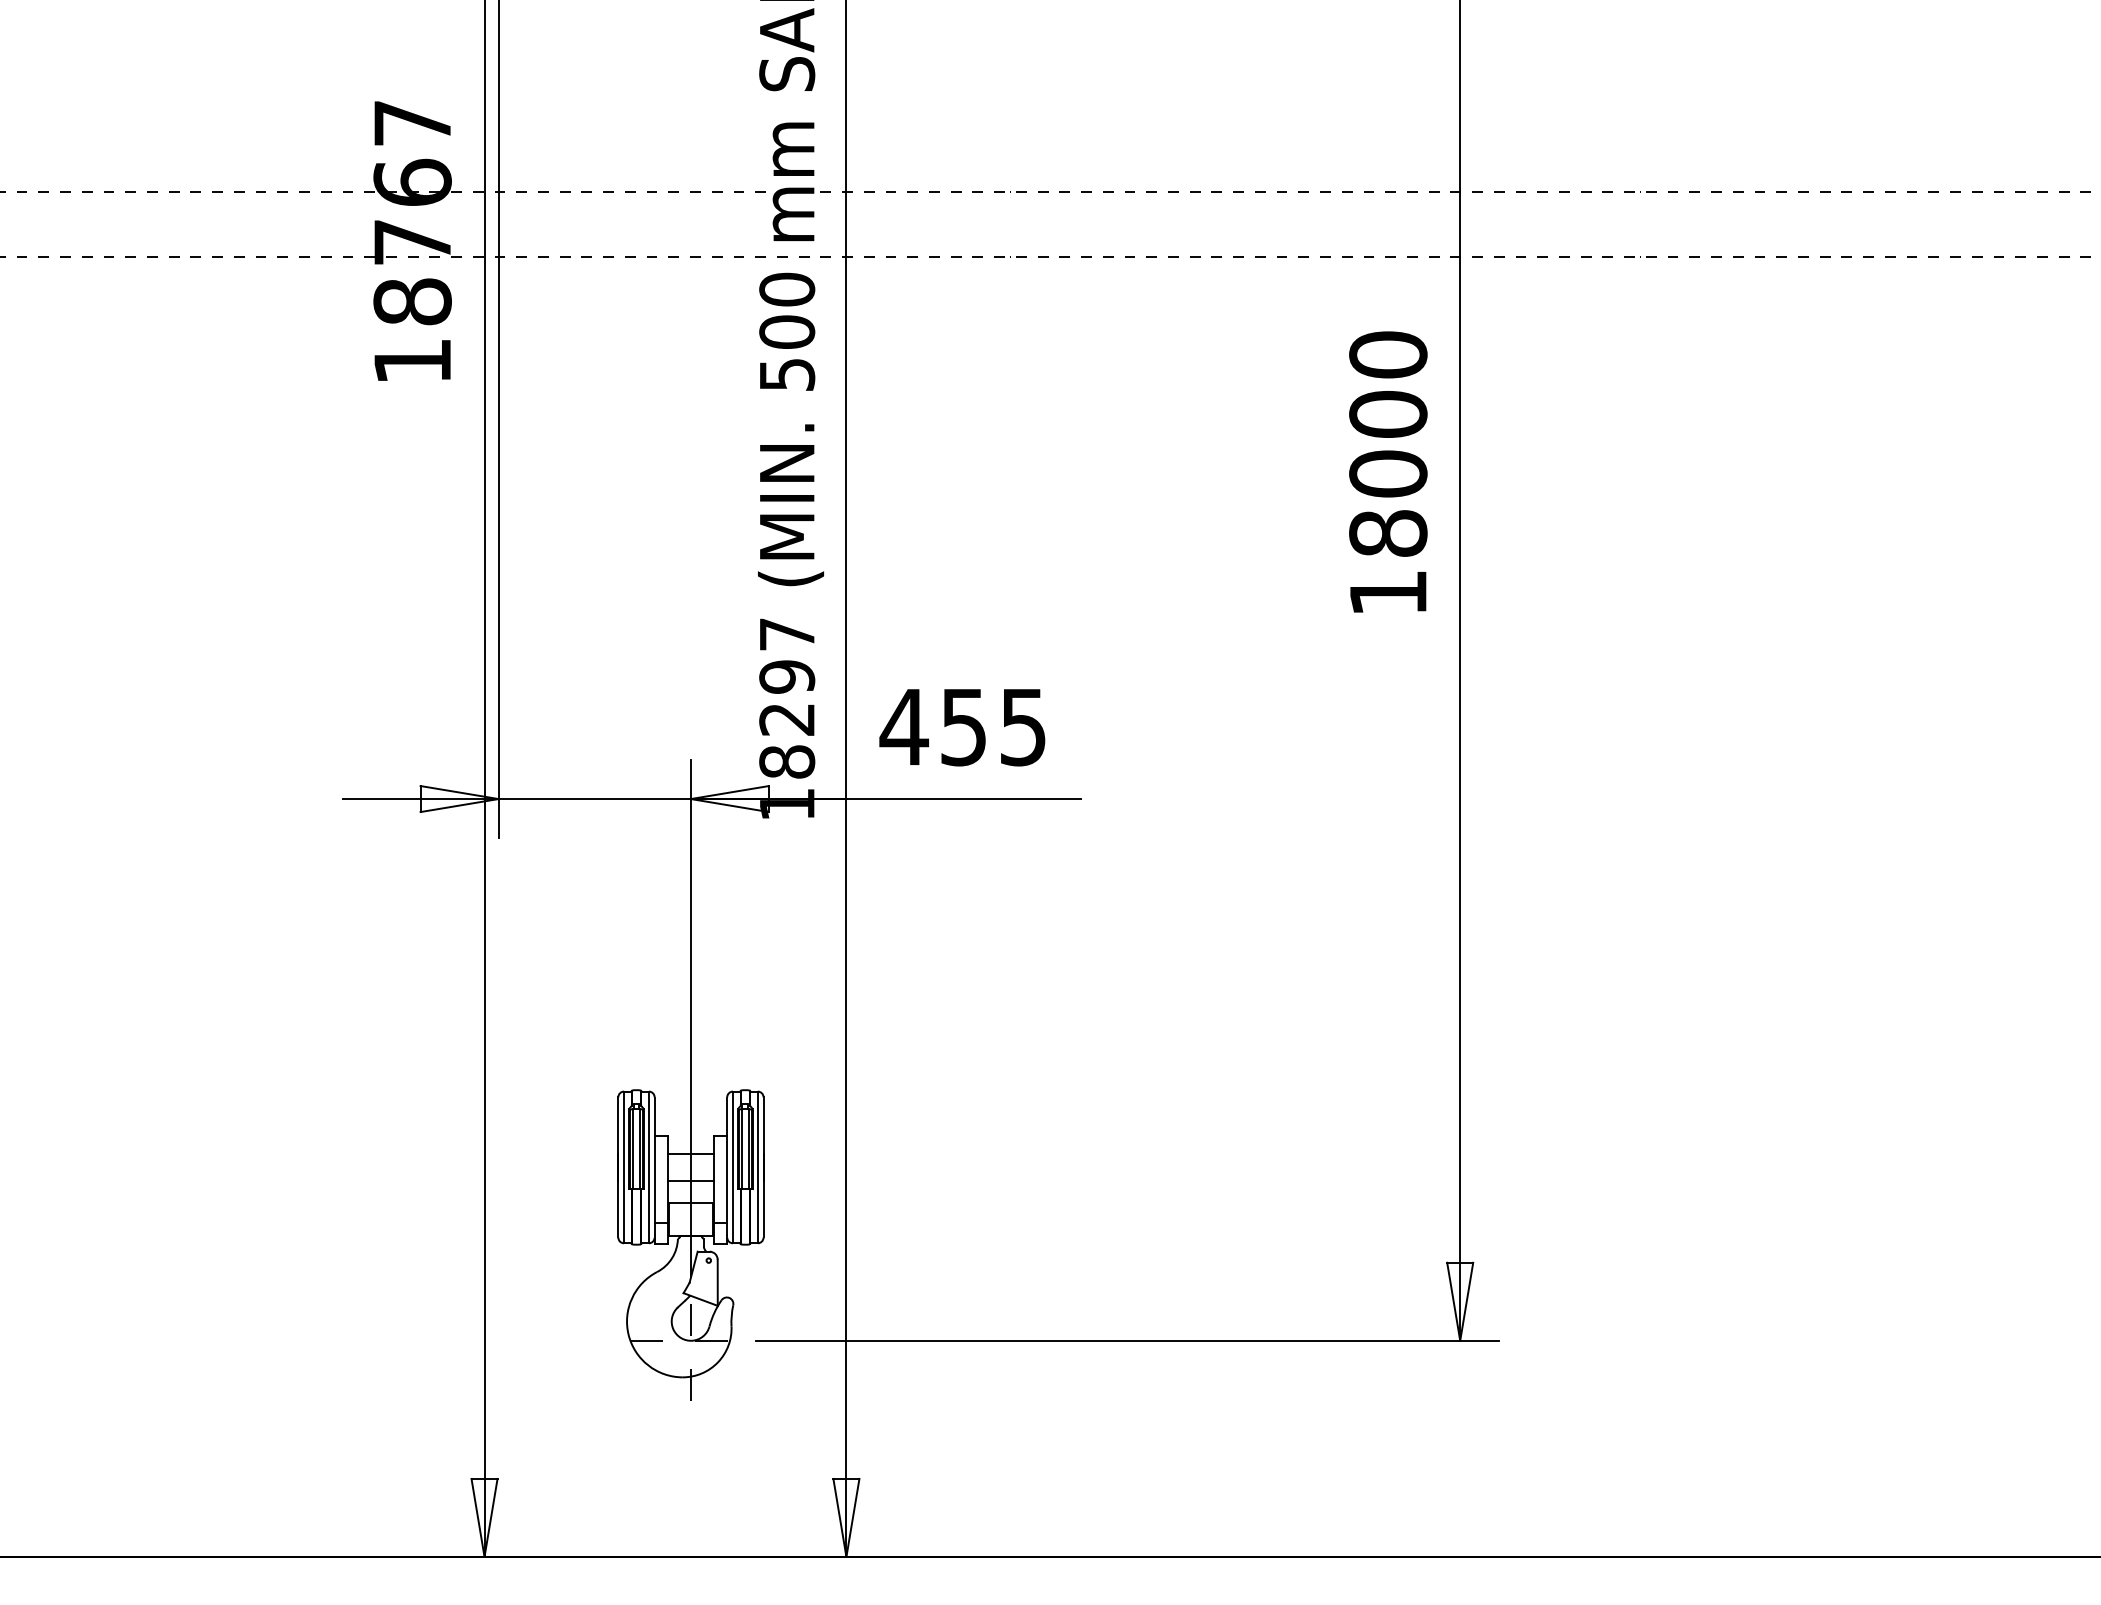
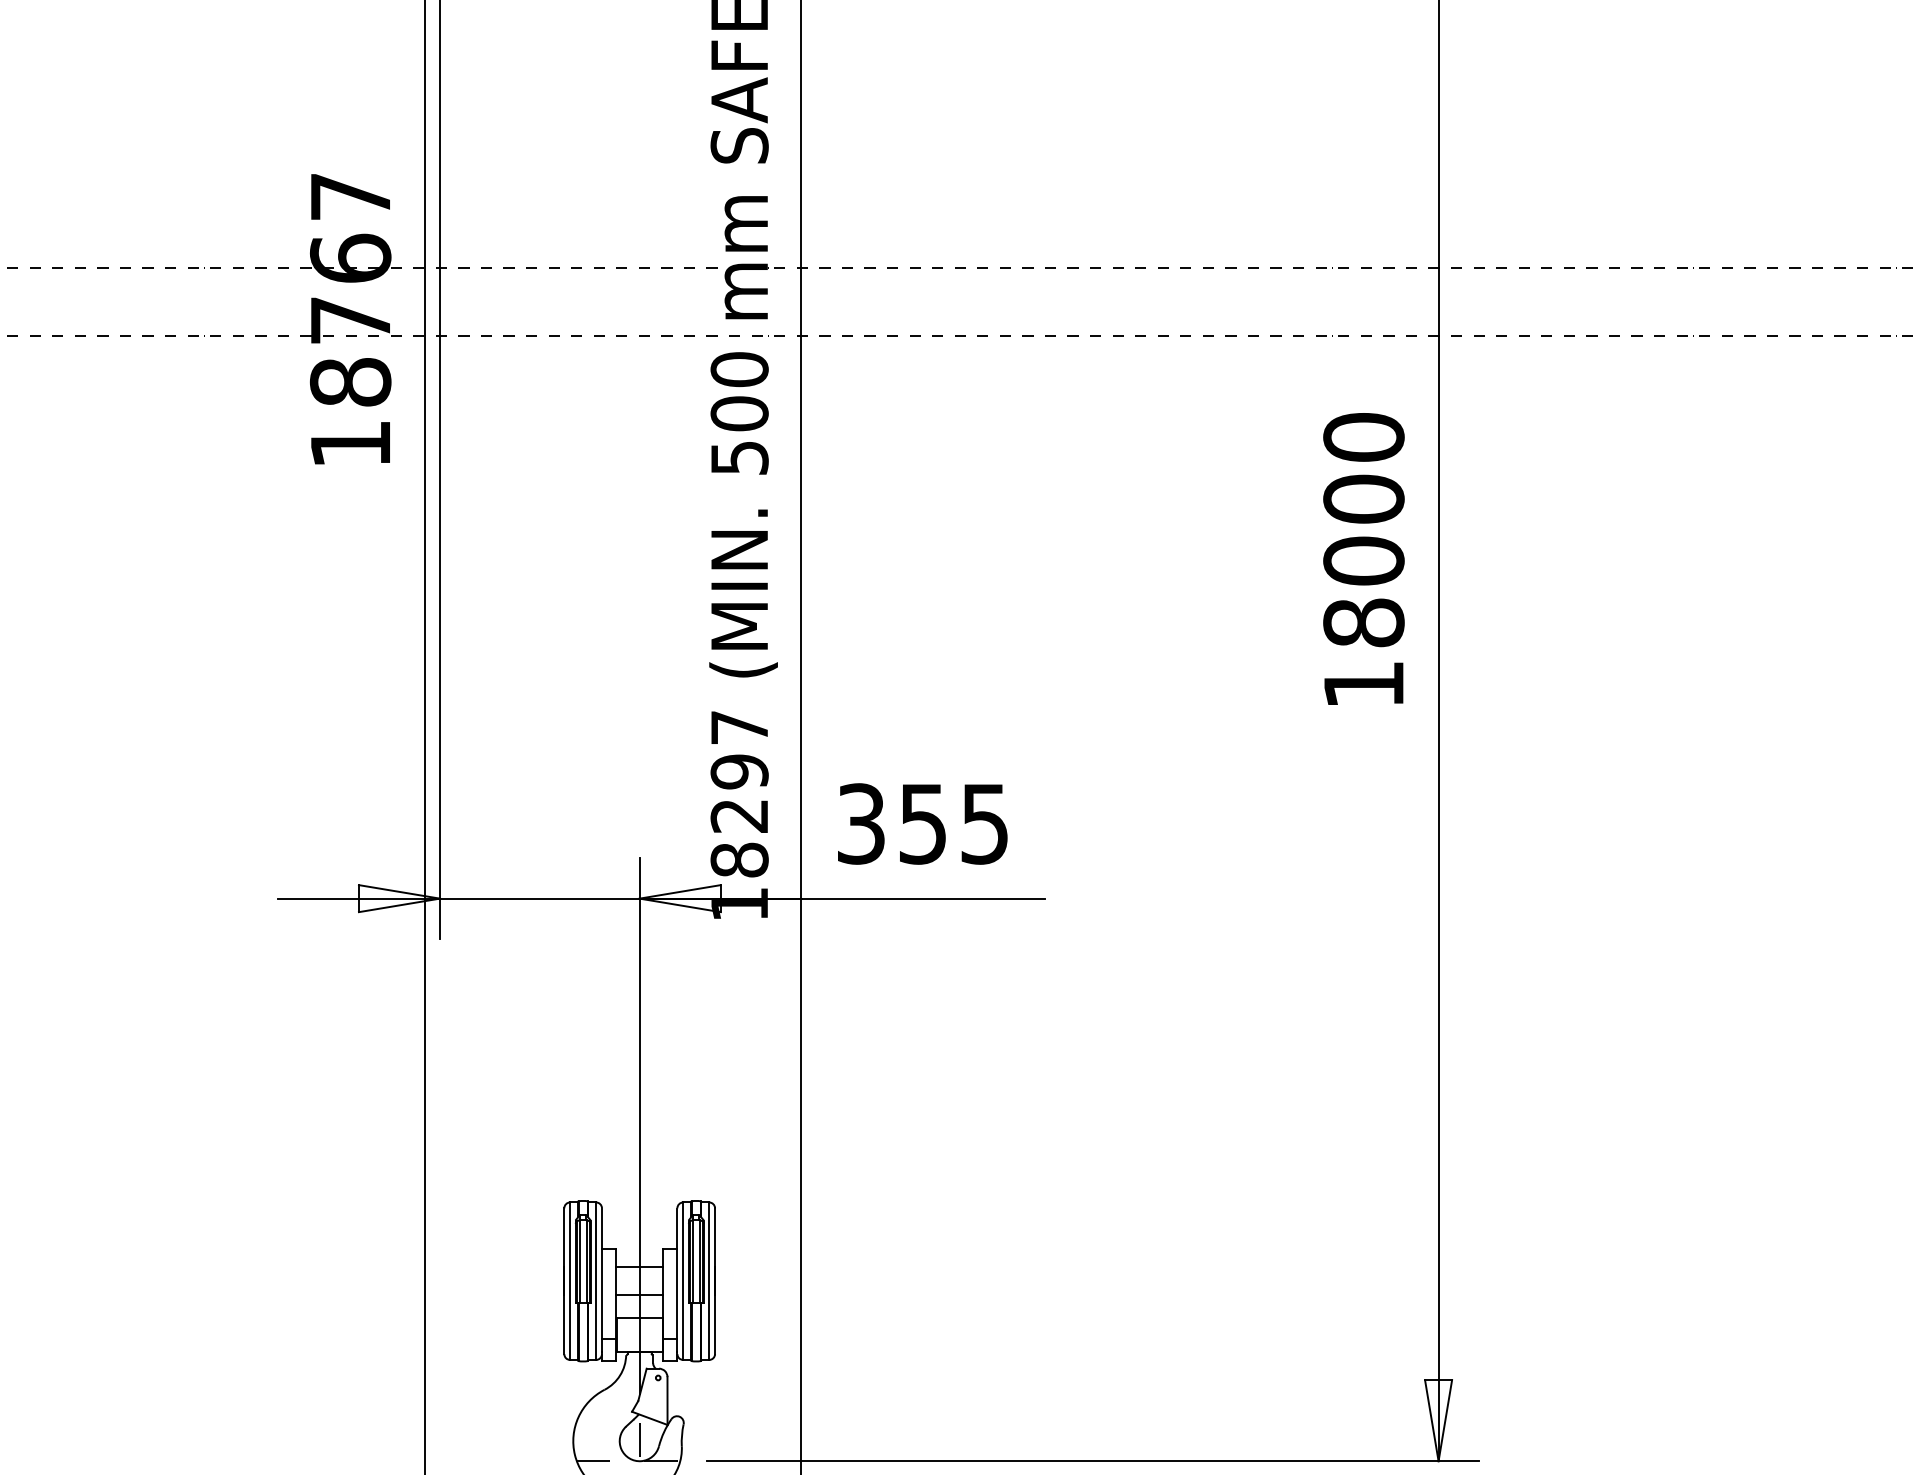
text: (904, 726) -> (861, 823), 455 -> 355

